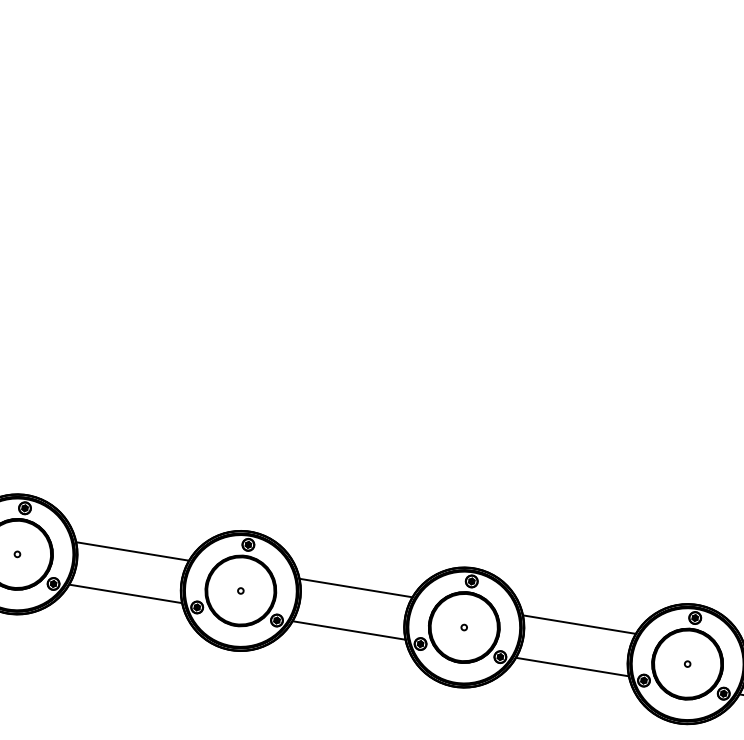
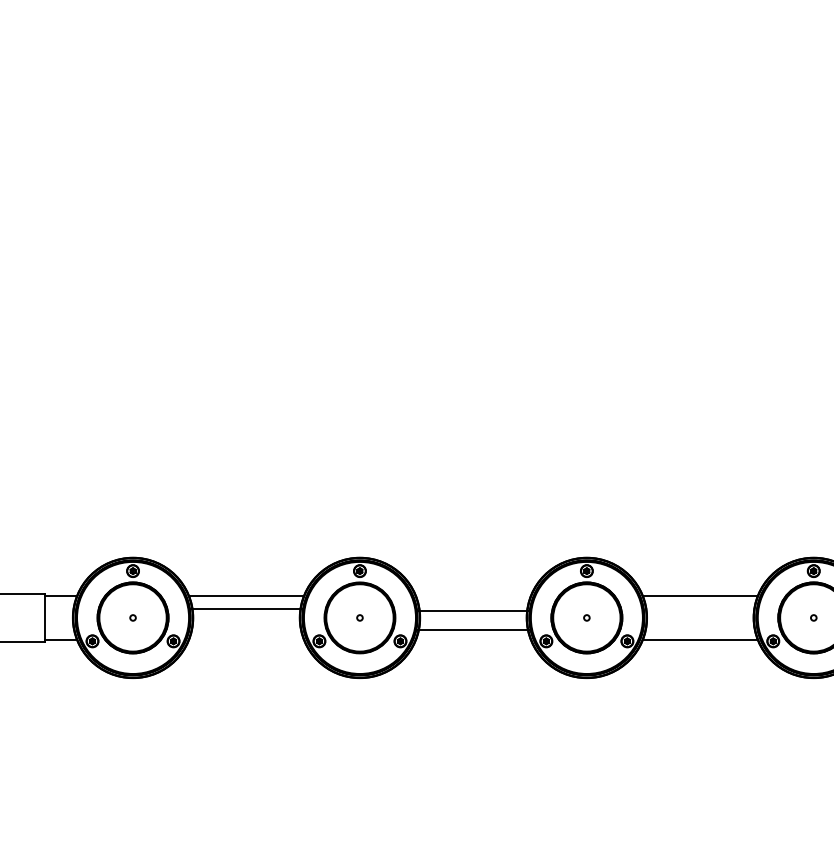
line: (356, 588) -> (473, 630), moved
line: (125, 593) -> (246, 608), moved
line: (349, 630) -> (473, 610), moved

